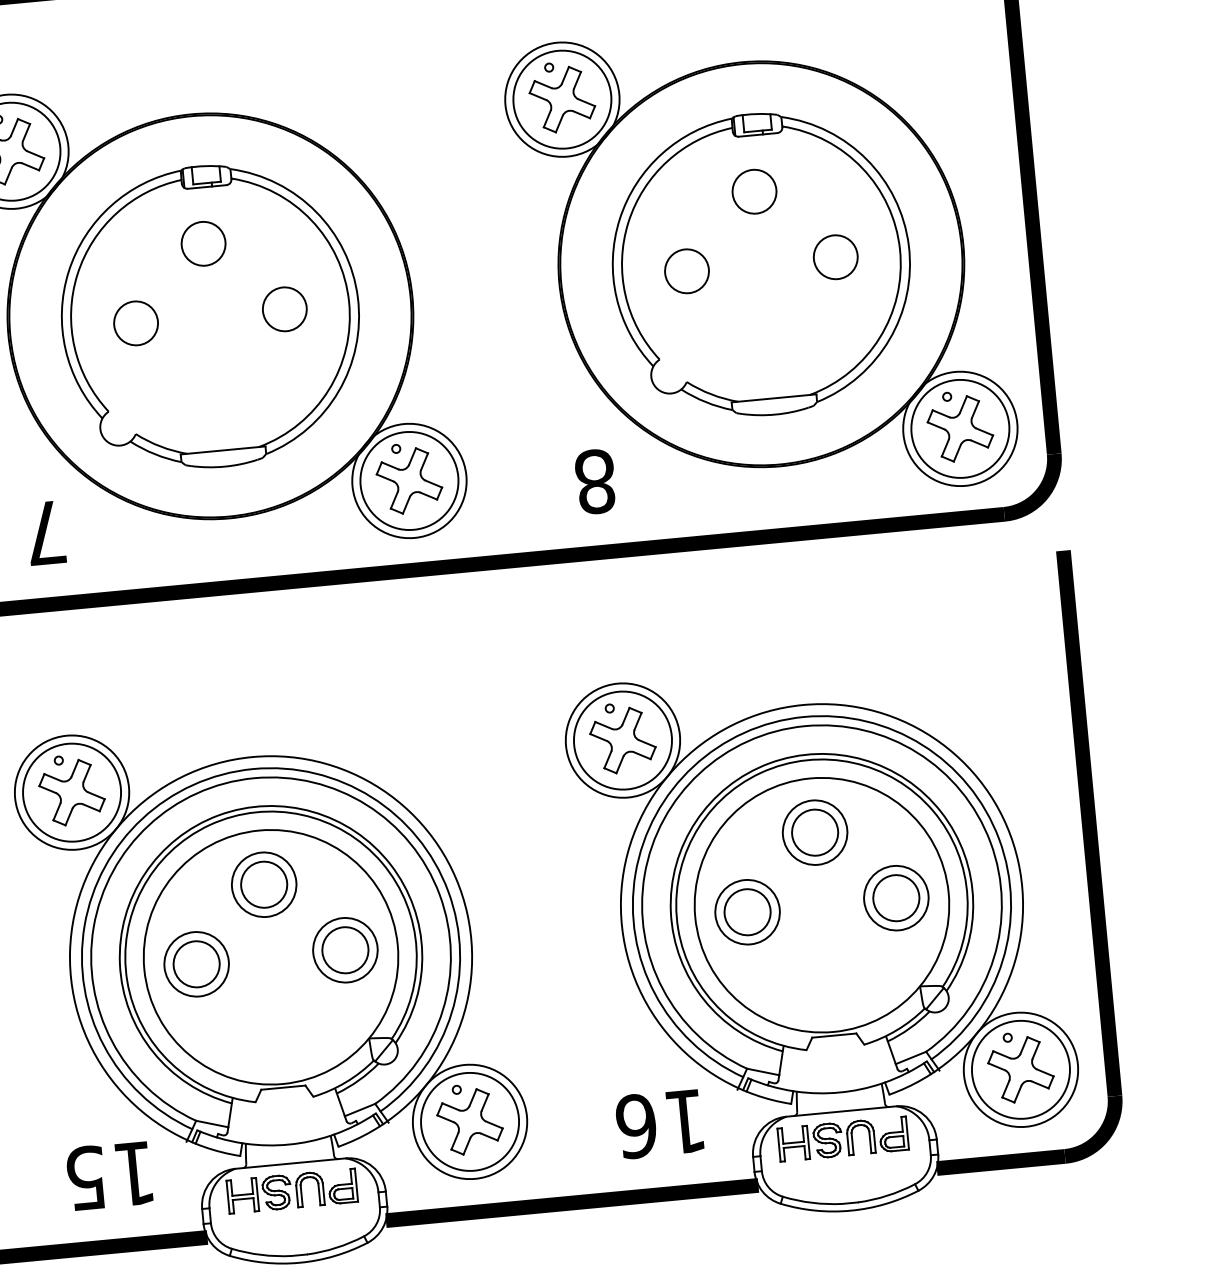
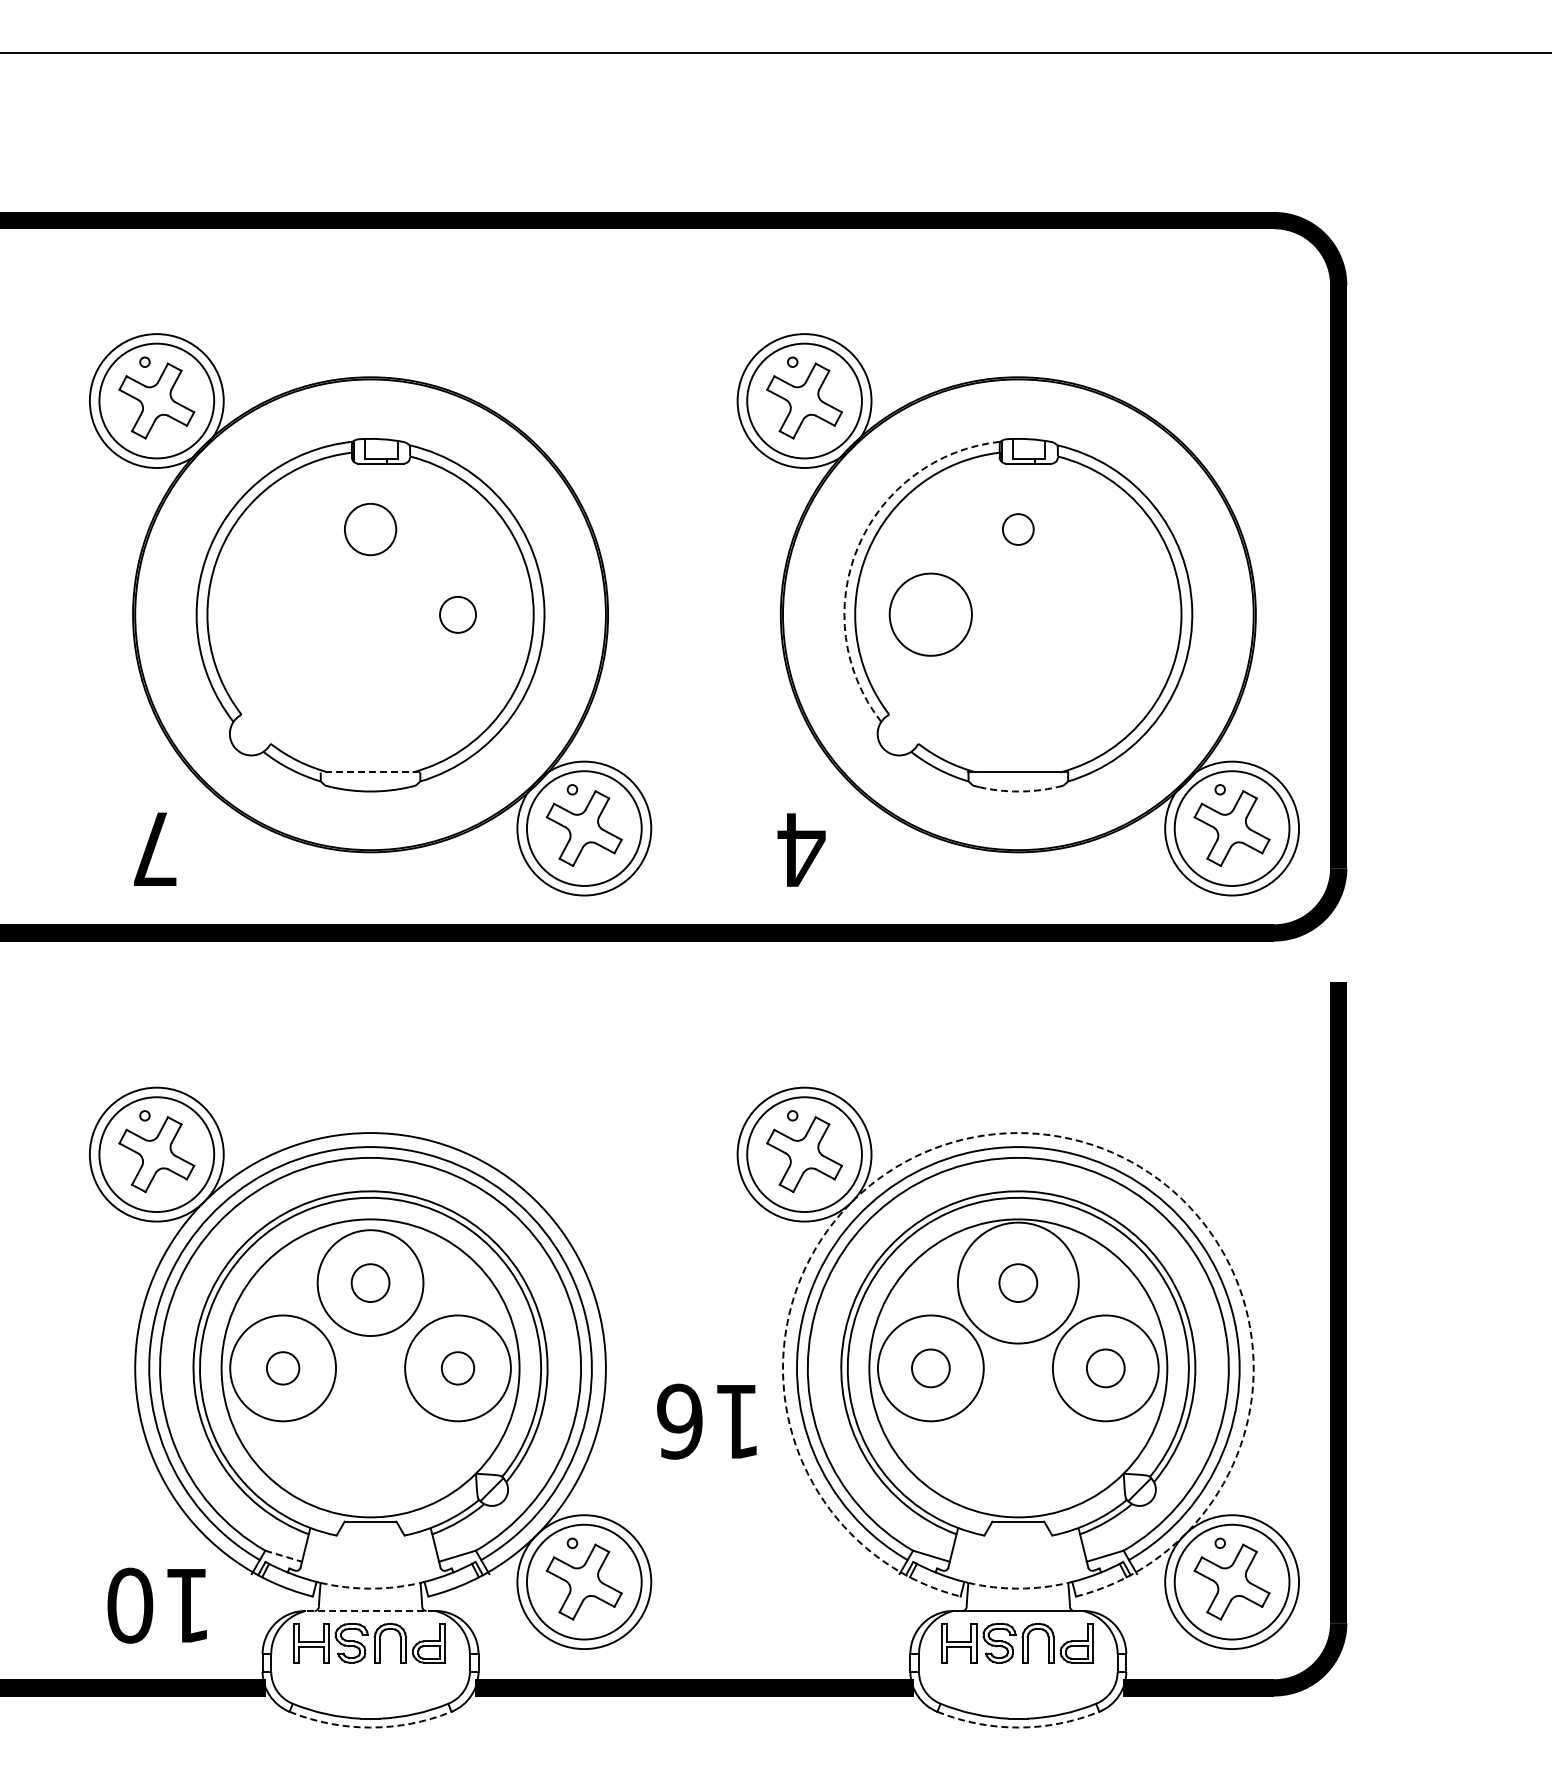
circle: (754, 191) -> (1018, 529), size x0.6
arc: (619, 219) -> (858, 546), solid -> dashed
circle: (835, 257) -> (1105, 614), removed
circle: (686, 271) -> (930, 614), size x1.6
circle: (284, 309) -> (457, 614), size x0.7
circle: (135, 323) -> (282, 614), removed
arc: (775, 414) -> (1018, 791), solid -> dashed
line: (223, 450) -> (370, 772), solid -> dashed
text: (595, 482) -> (801, 850), 8 -> 4
arc: (803, 705) -> (1018, 1133), solid -> dashed
circle: (815, 832) -> (1018, 1282), size x1.6
circle: (815, 832) -> (1018, 1283), size x0.7
circle: (264, 884) -> (370, 1282), size x1.4
circle: (264, 885) -> (370, 1283), size x0.7
circle: (896, 898) -> (1105, 1368), size x0.7
circle: (896, 898) -> (1105, 1368), size x1.4
circle: (747, 912) -> (930, 1368), size x0.7
circle: (747, 912) -> (930, 1368), size x1.4
circle: (344, 950) -> (457, 1368), size x1.4
circle: (345, 950) -> (458, 1368), size x0.6
circle: (196, 964) -> (282, 1368), size x1.4
circle: (196, 964) -> (283, 1368), size x0.6
arc: (839, 1092) -> (1018, 1588), solid -> dashed
line: (212, 1124) -> (284, 1556), solid -> dashed
text: (659, 1124) -> (706, 1421), moved
arc: (288, 1144) -> (370, 1588), solid -> dashed
line: (290, 1163) -> (370, 1610), solid -> dashed
text: (85, 1178) -> (130, 1605), 15 -> 10
arc: (850, 1210) -> (1018, 1727), solid -> dashed
arc: (299, 1262) -> (370, 1727), solid -> dashed

